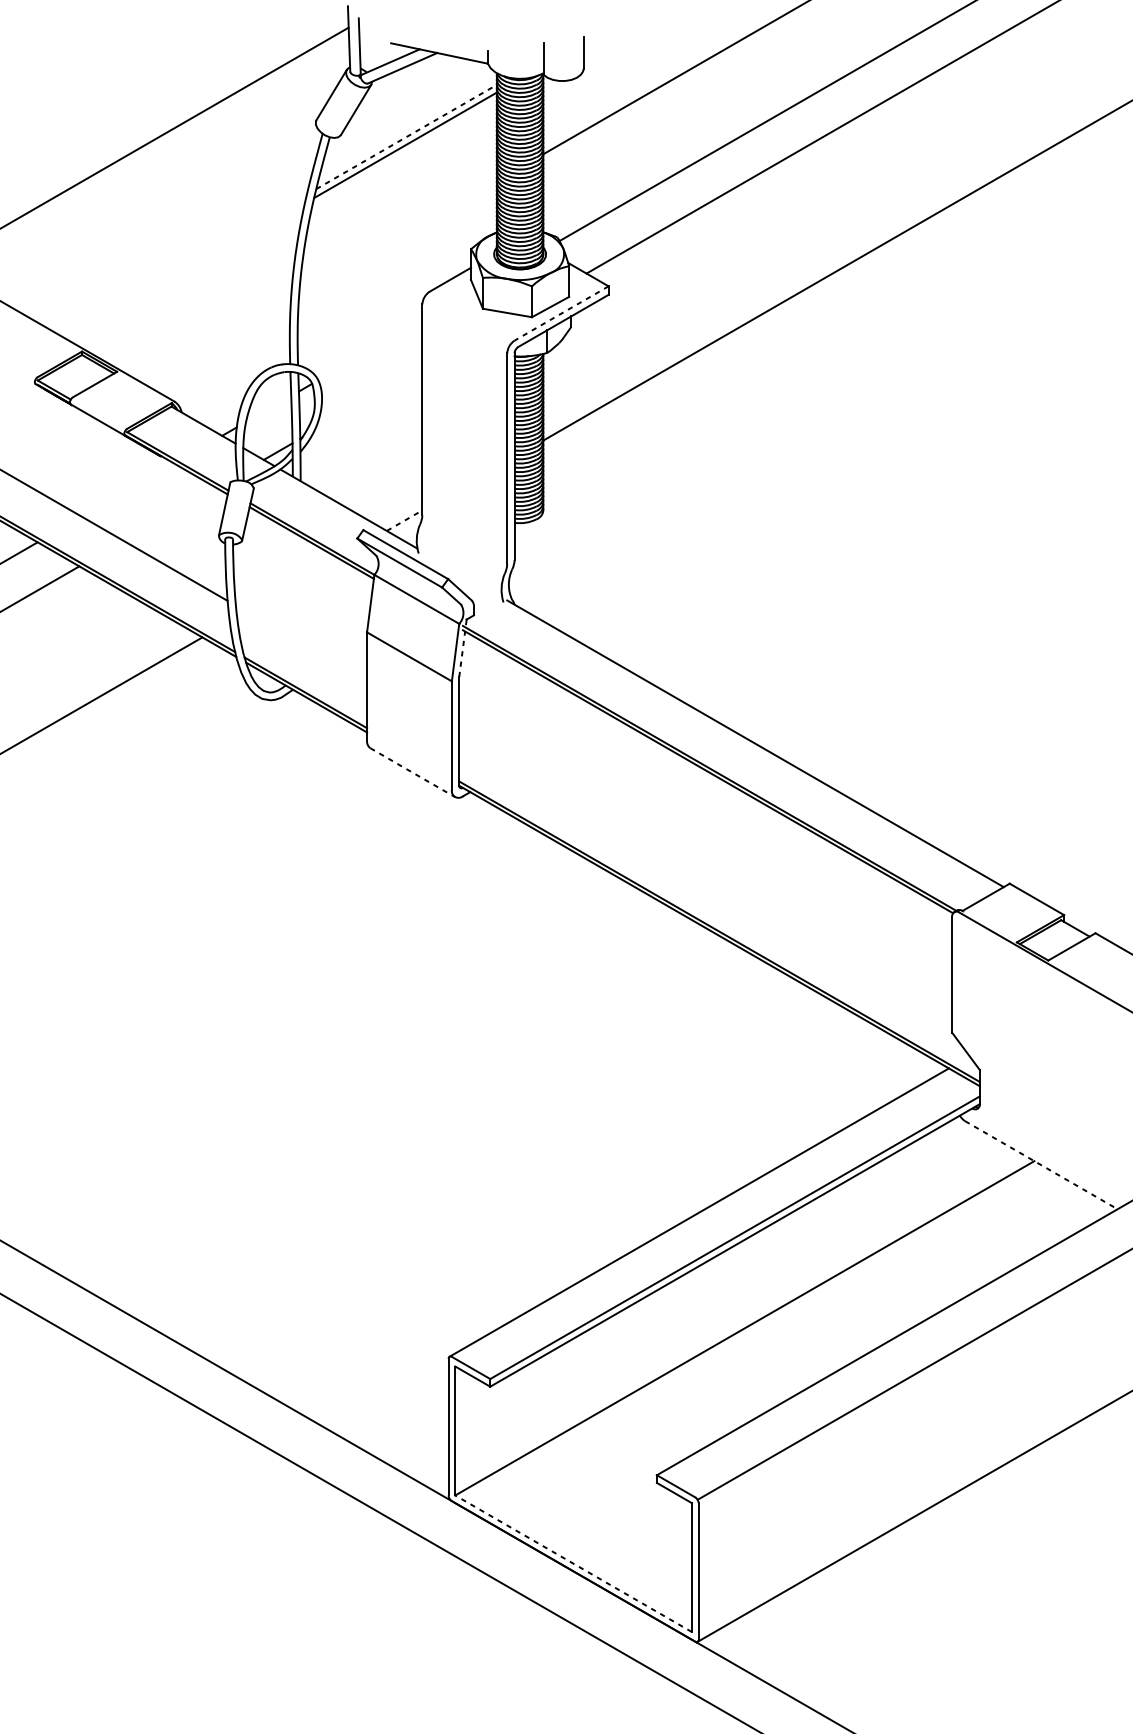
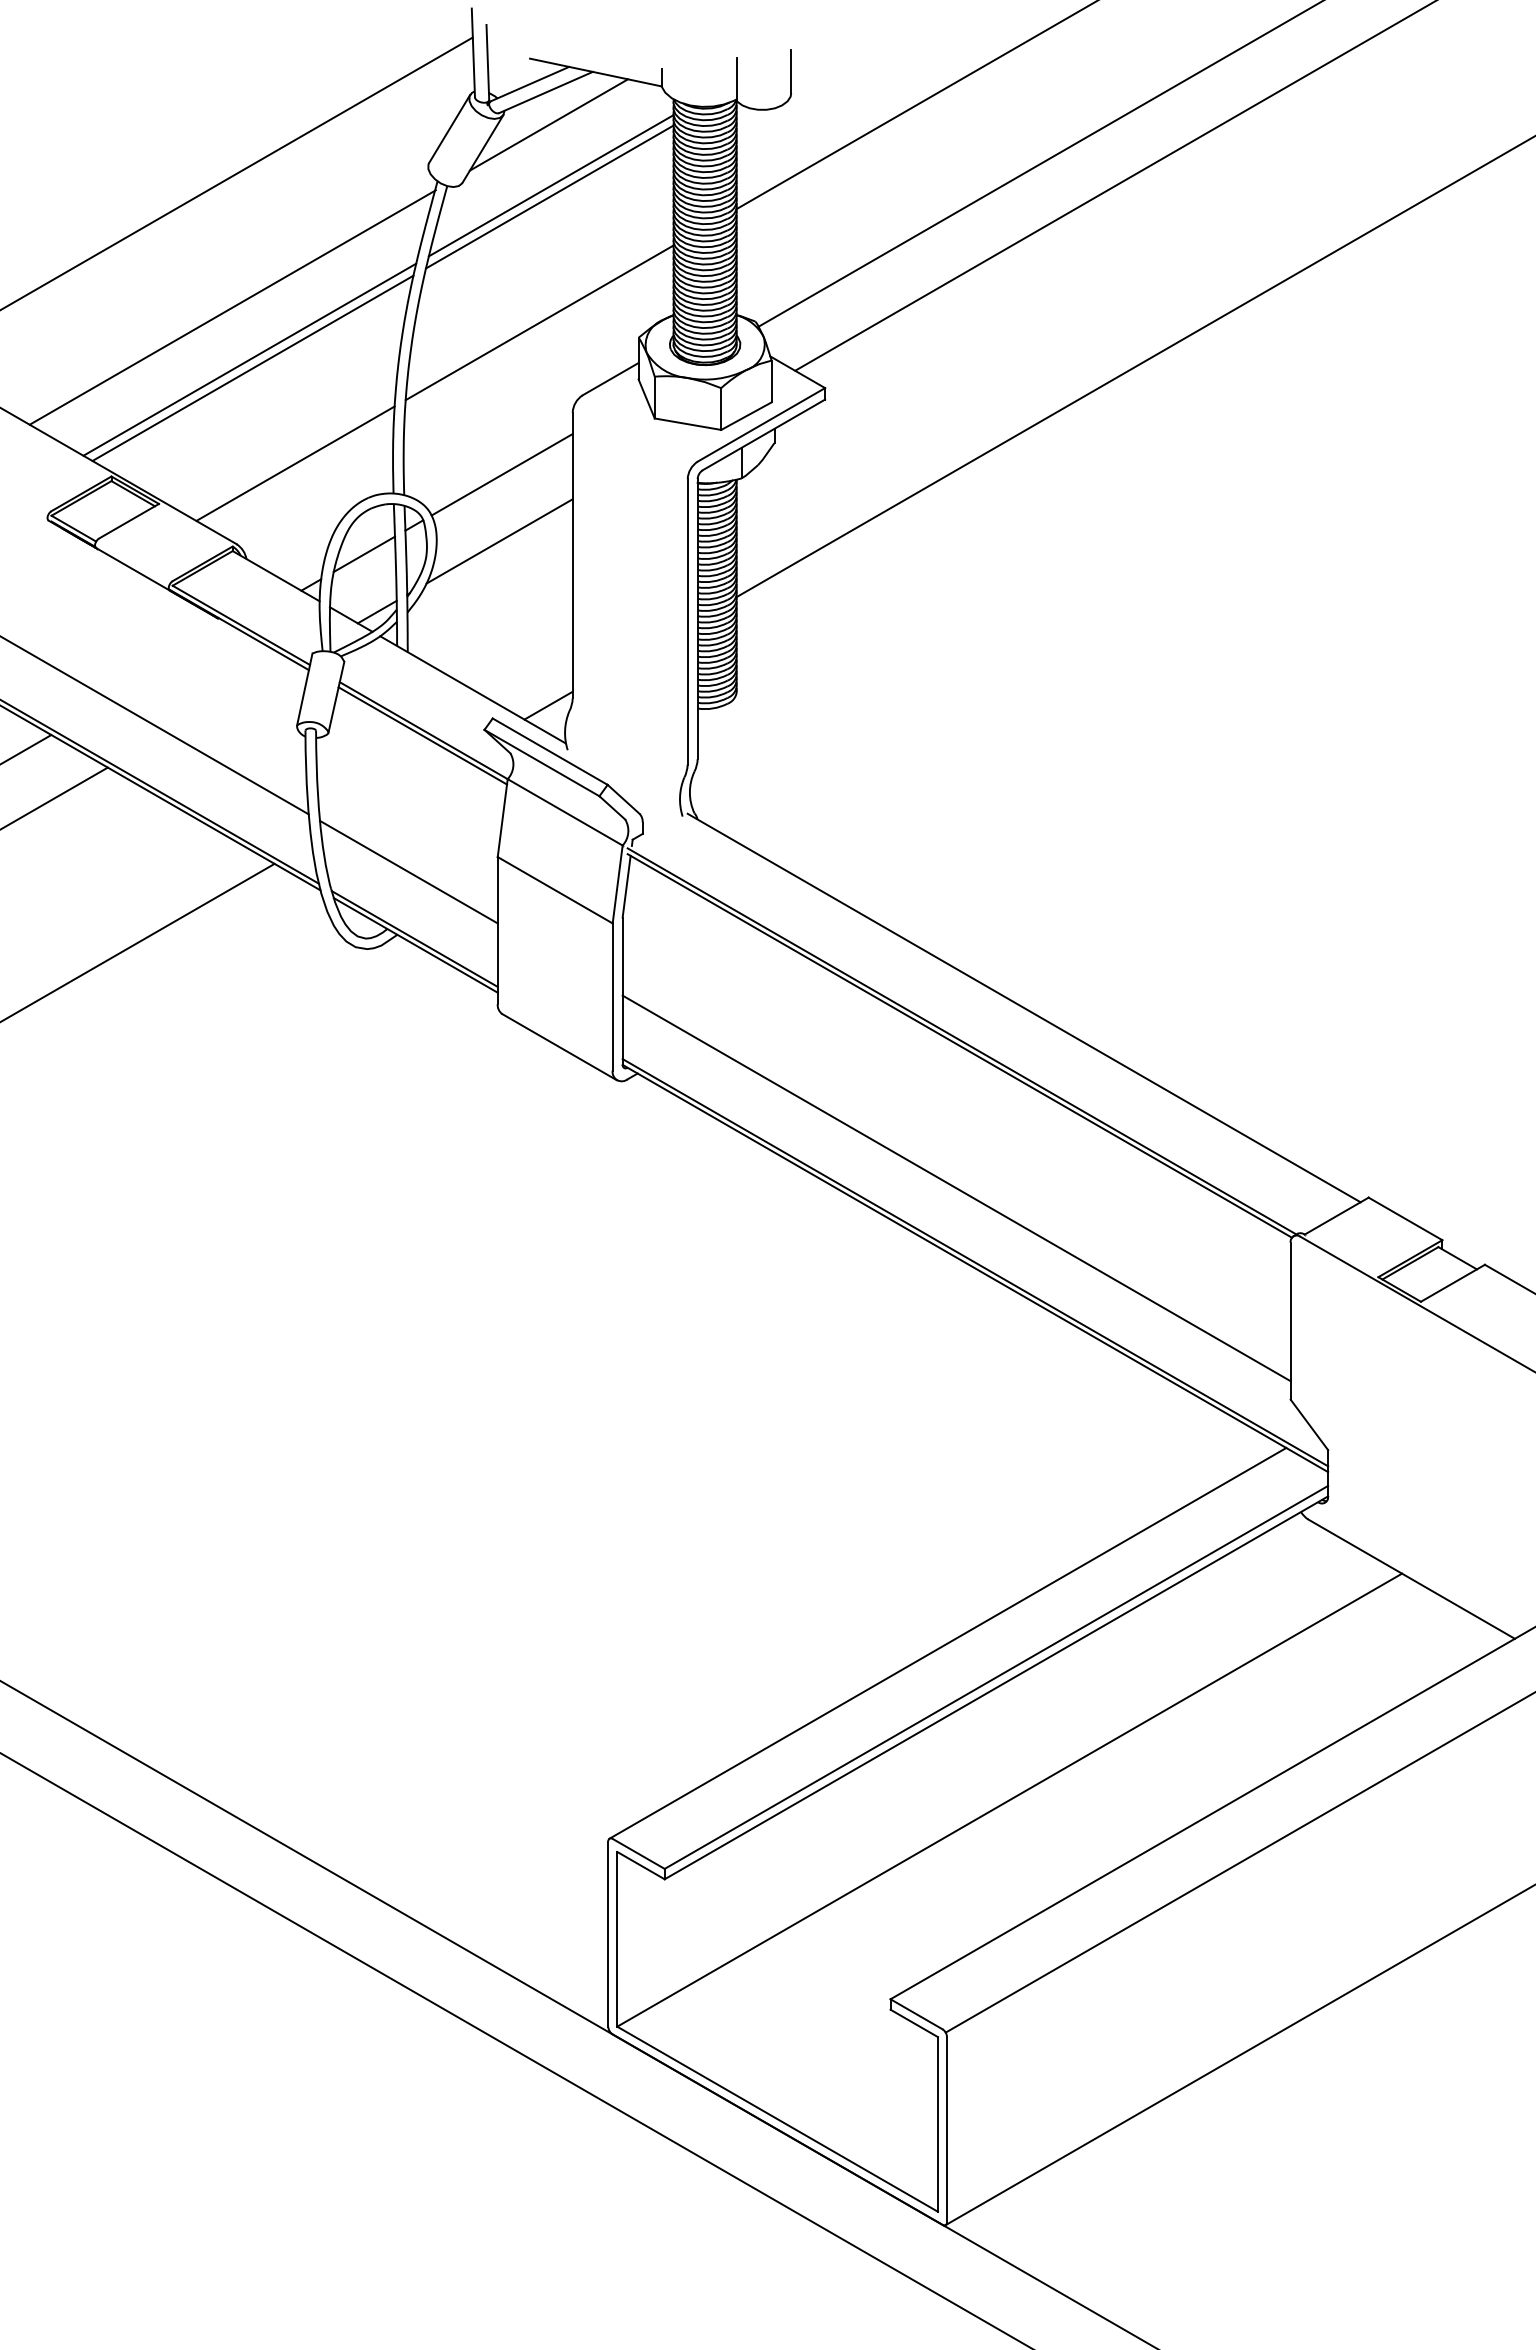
line: (404, 91) -> (548, 124), added
line: (406, 136) -> (551, 185), dashed -> solid
line: (171, 226) -> (232, 307), added
line: (397, 237) -> (539, 322), added
line: (183, 265) -> (249, 359), added
line: (186, 271) -> (252, 367), added
line: (561, 313) -> (761, 424), dashed -> solid
line: (217, 341) -> (295, 463), added
line: (369, 350) -> (501, 474), added
line: (368, 399) -> (499, 541), added
line: (268, 409) -> (364, 554), added
line: (404, 520) -> (548, 705), dashed -> solid
line: (301, 643) -> (408, 871), added
line: (462, 654) -> (626, 886), dashed -> solid
line: (413, 772) -> (560, 1047), dashed -> solid
line: (705, 876) -> (956, 1188), added
line: (1041, 1165) -> (1411, 1579), dashed -> solid
line: (573, 1563) -> (777, 2118), dashed -> solid

